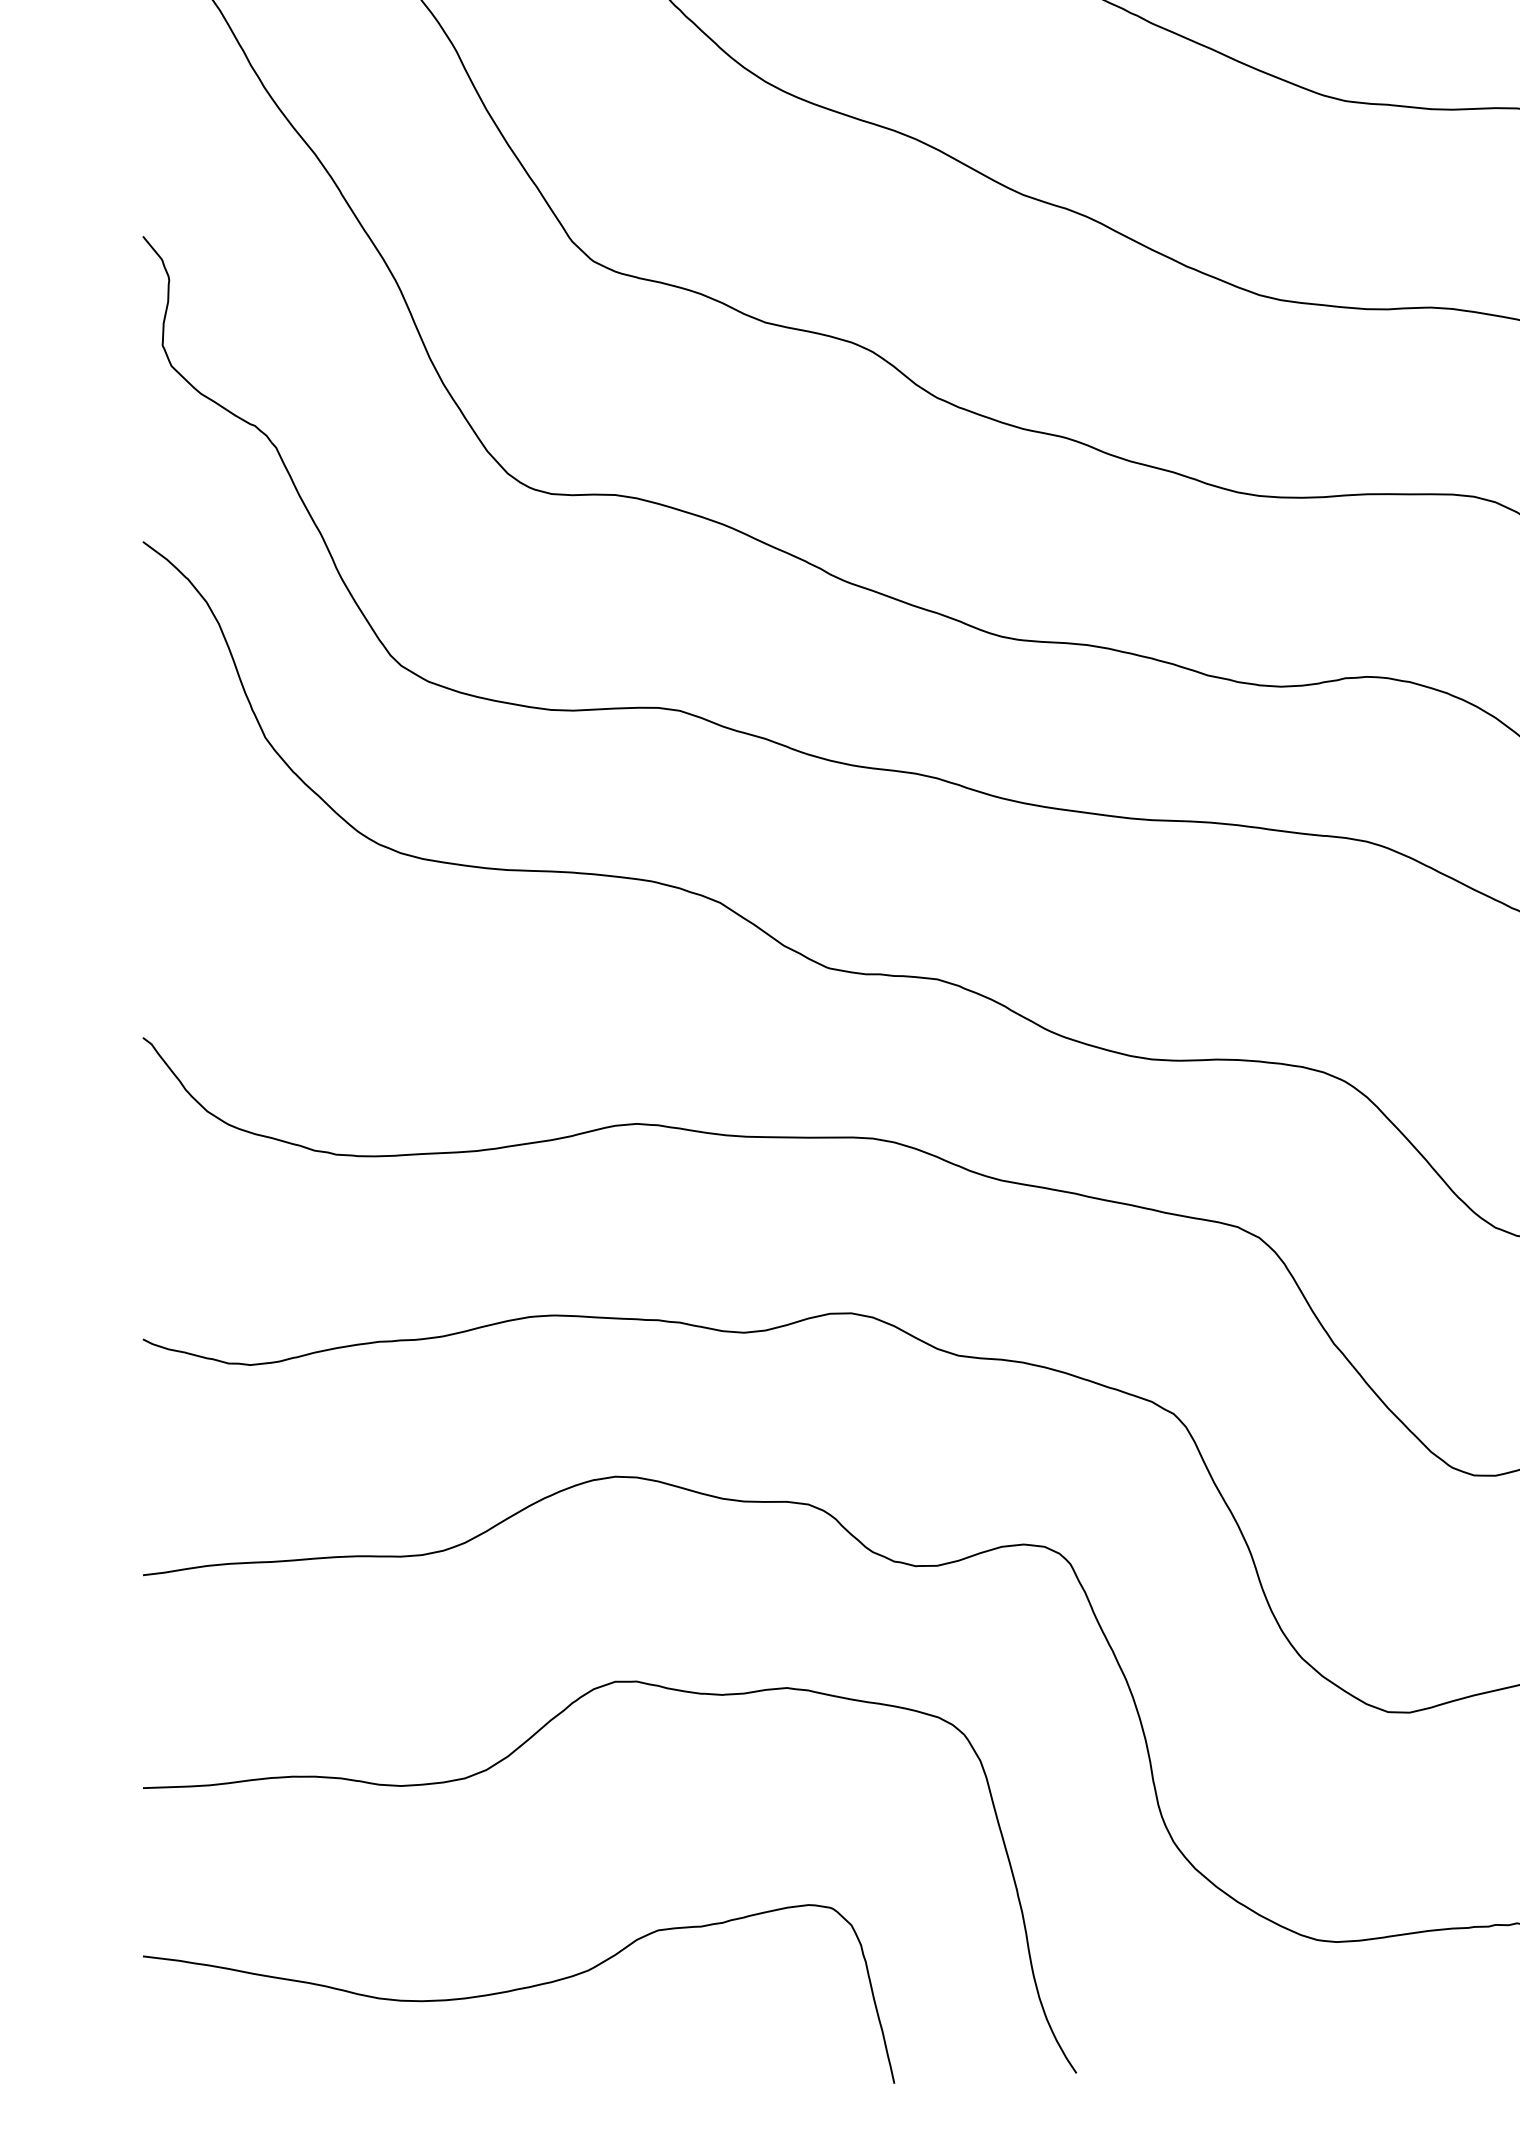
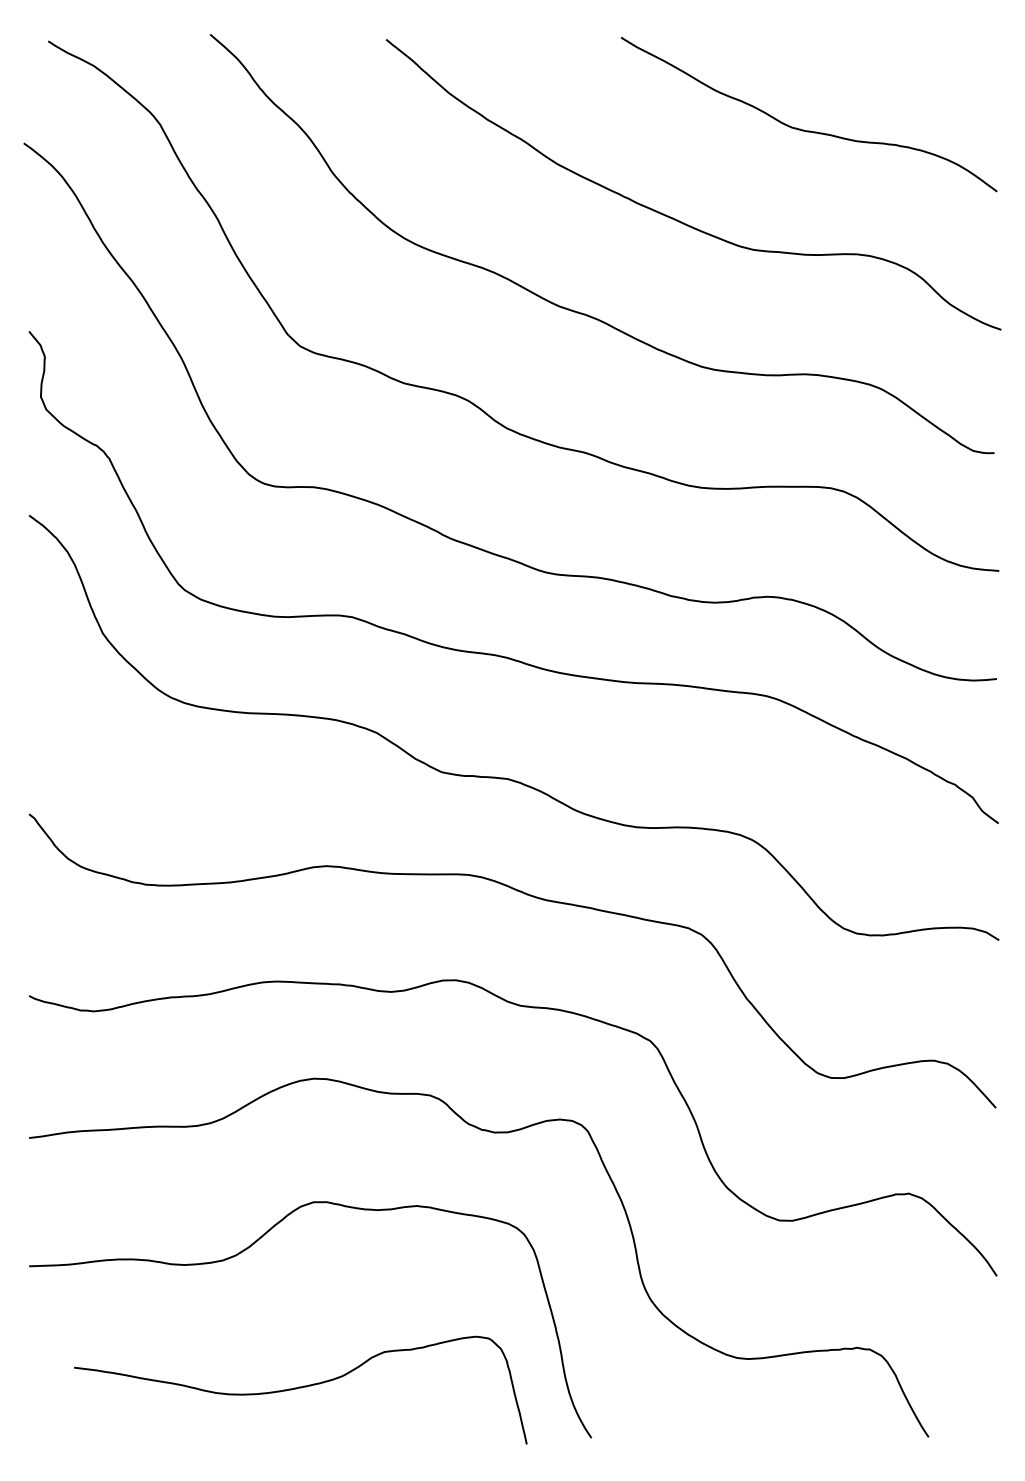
curve: (518, 1990) -> (300, 1388), moved

